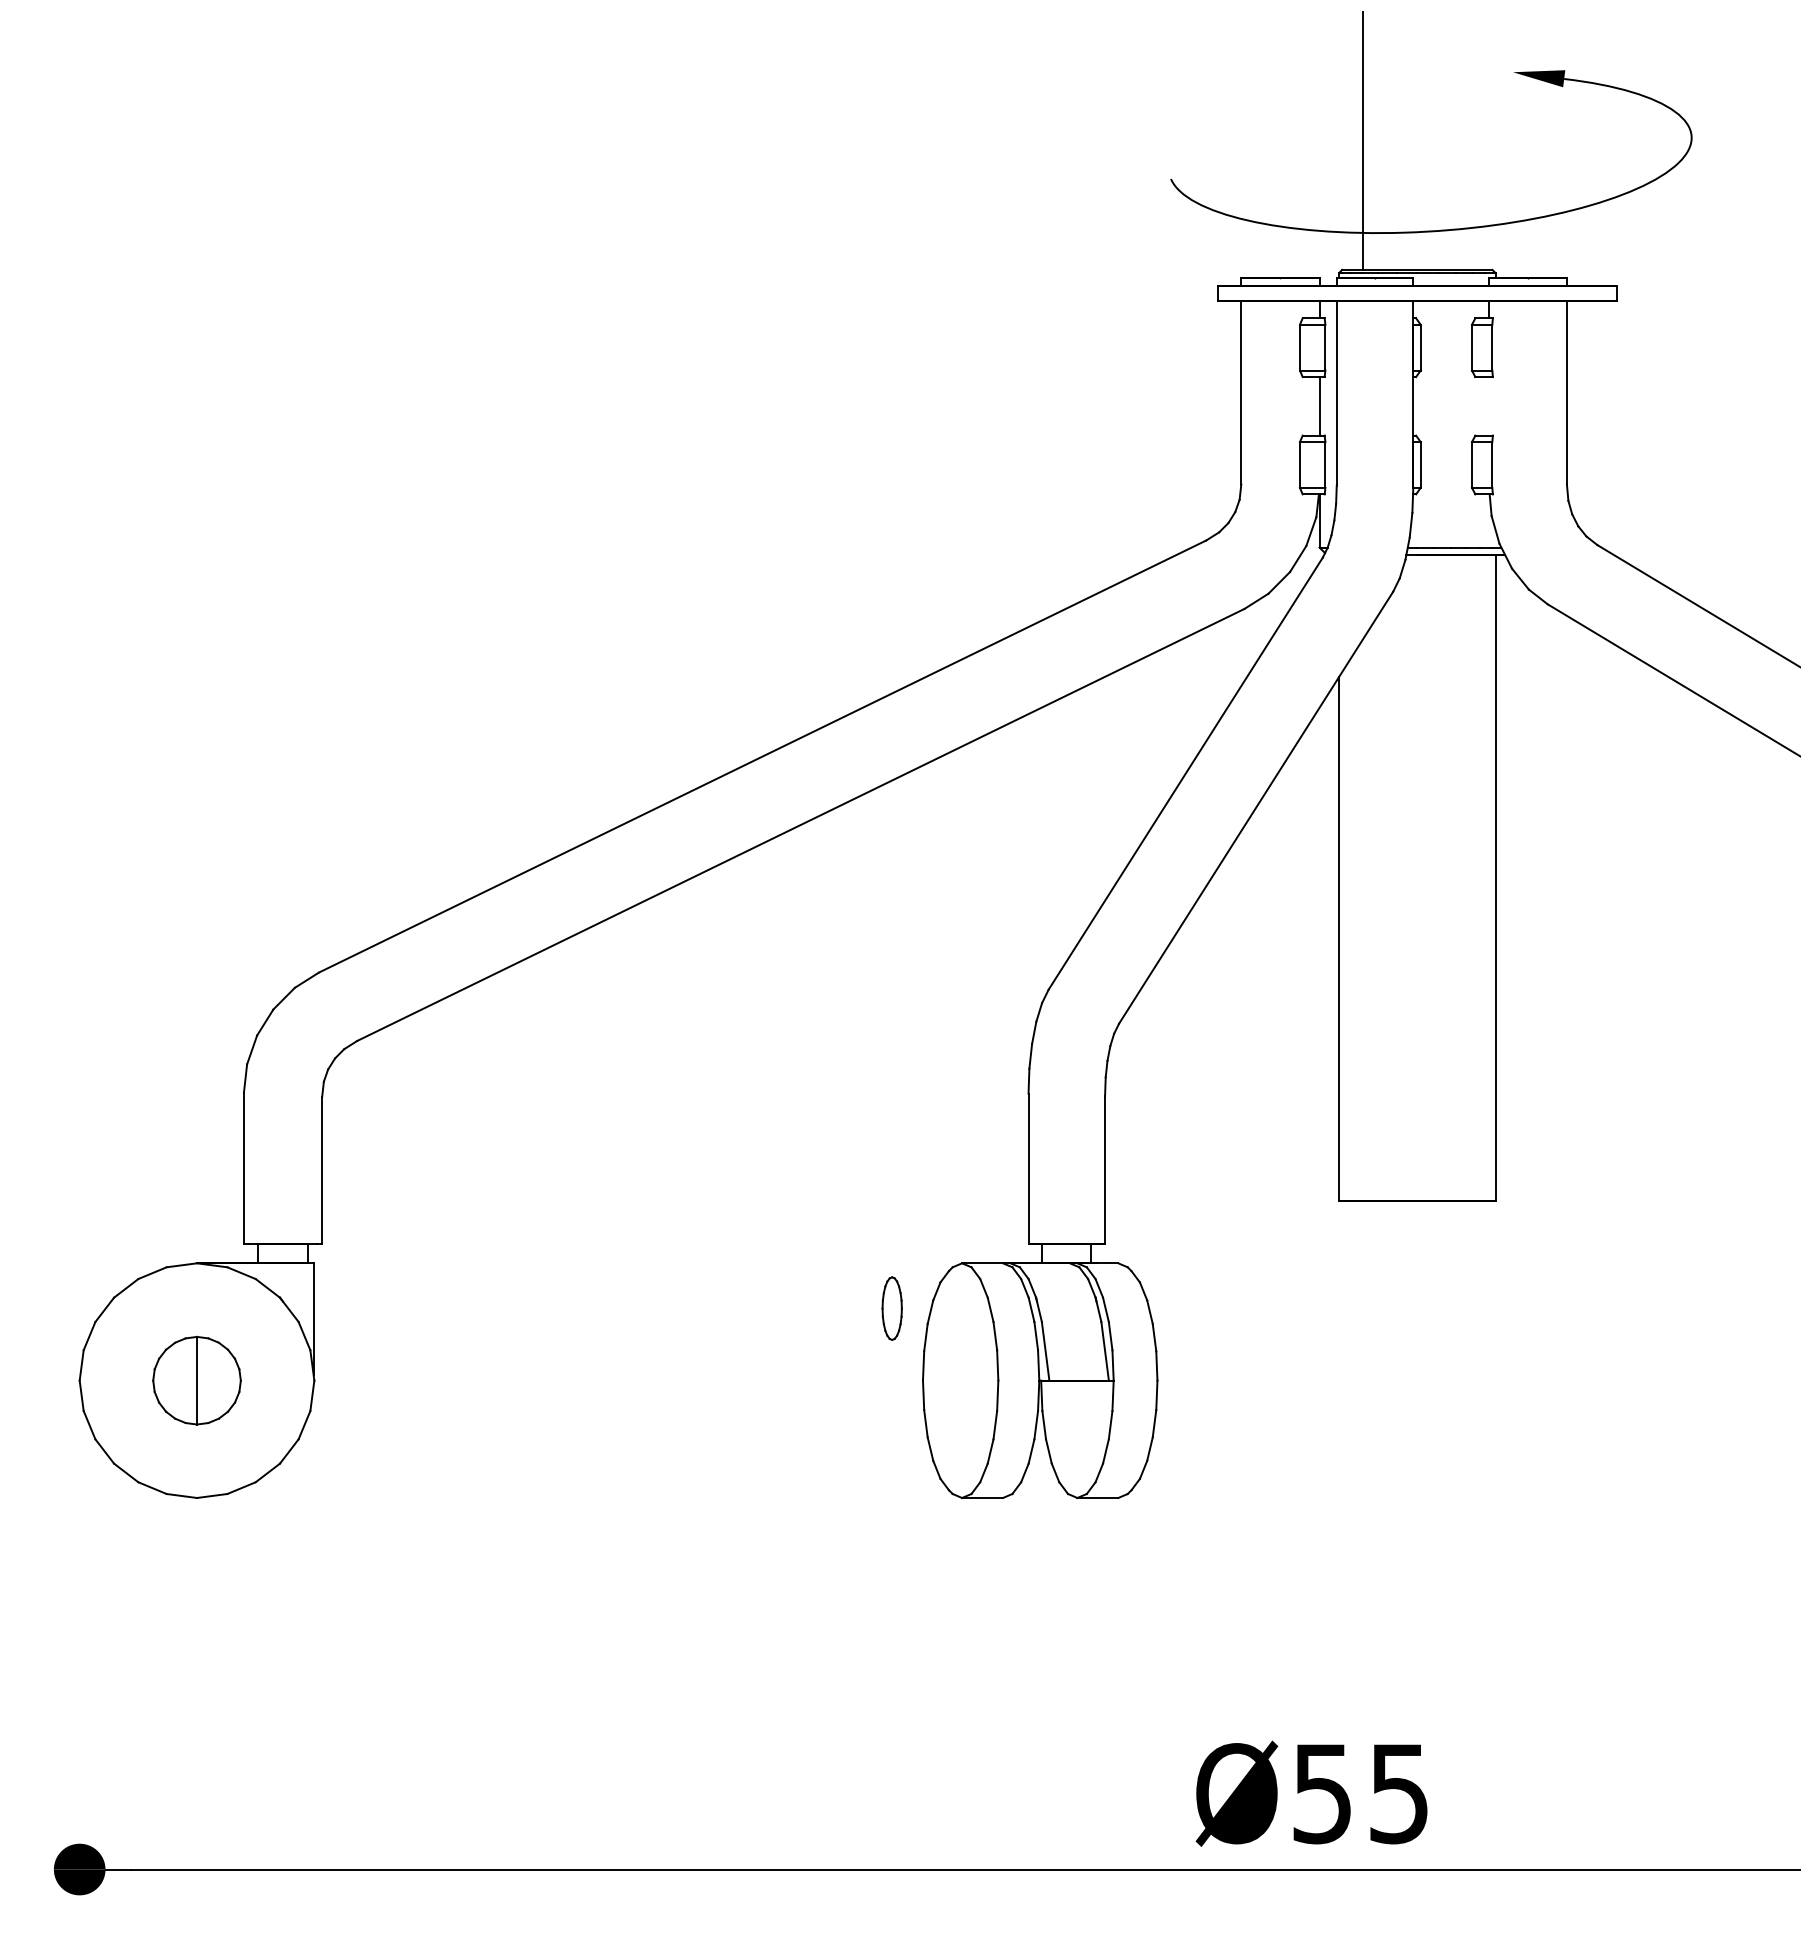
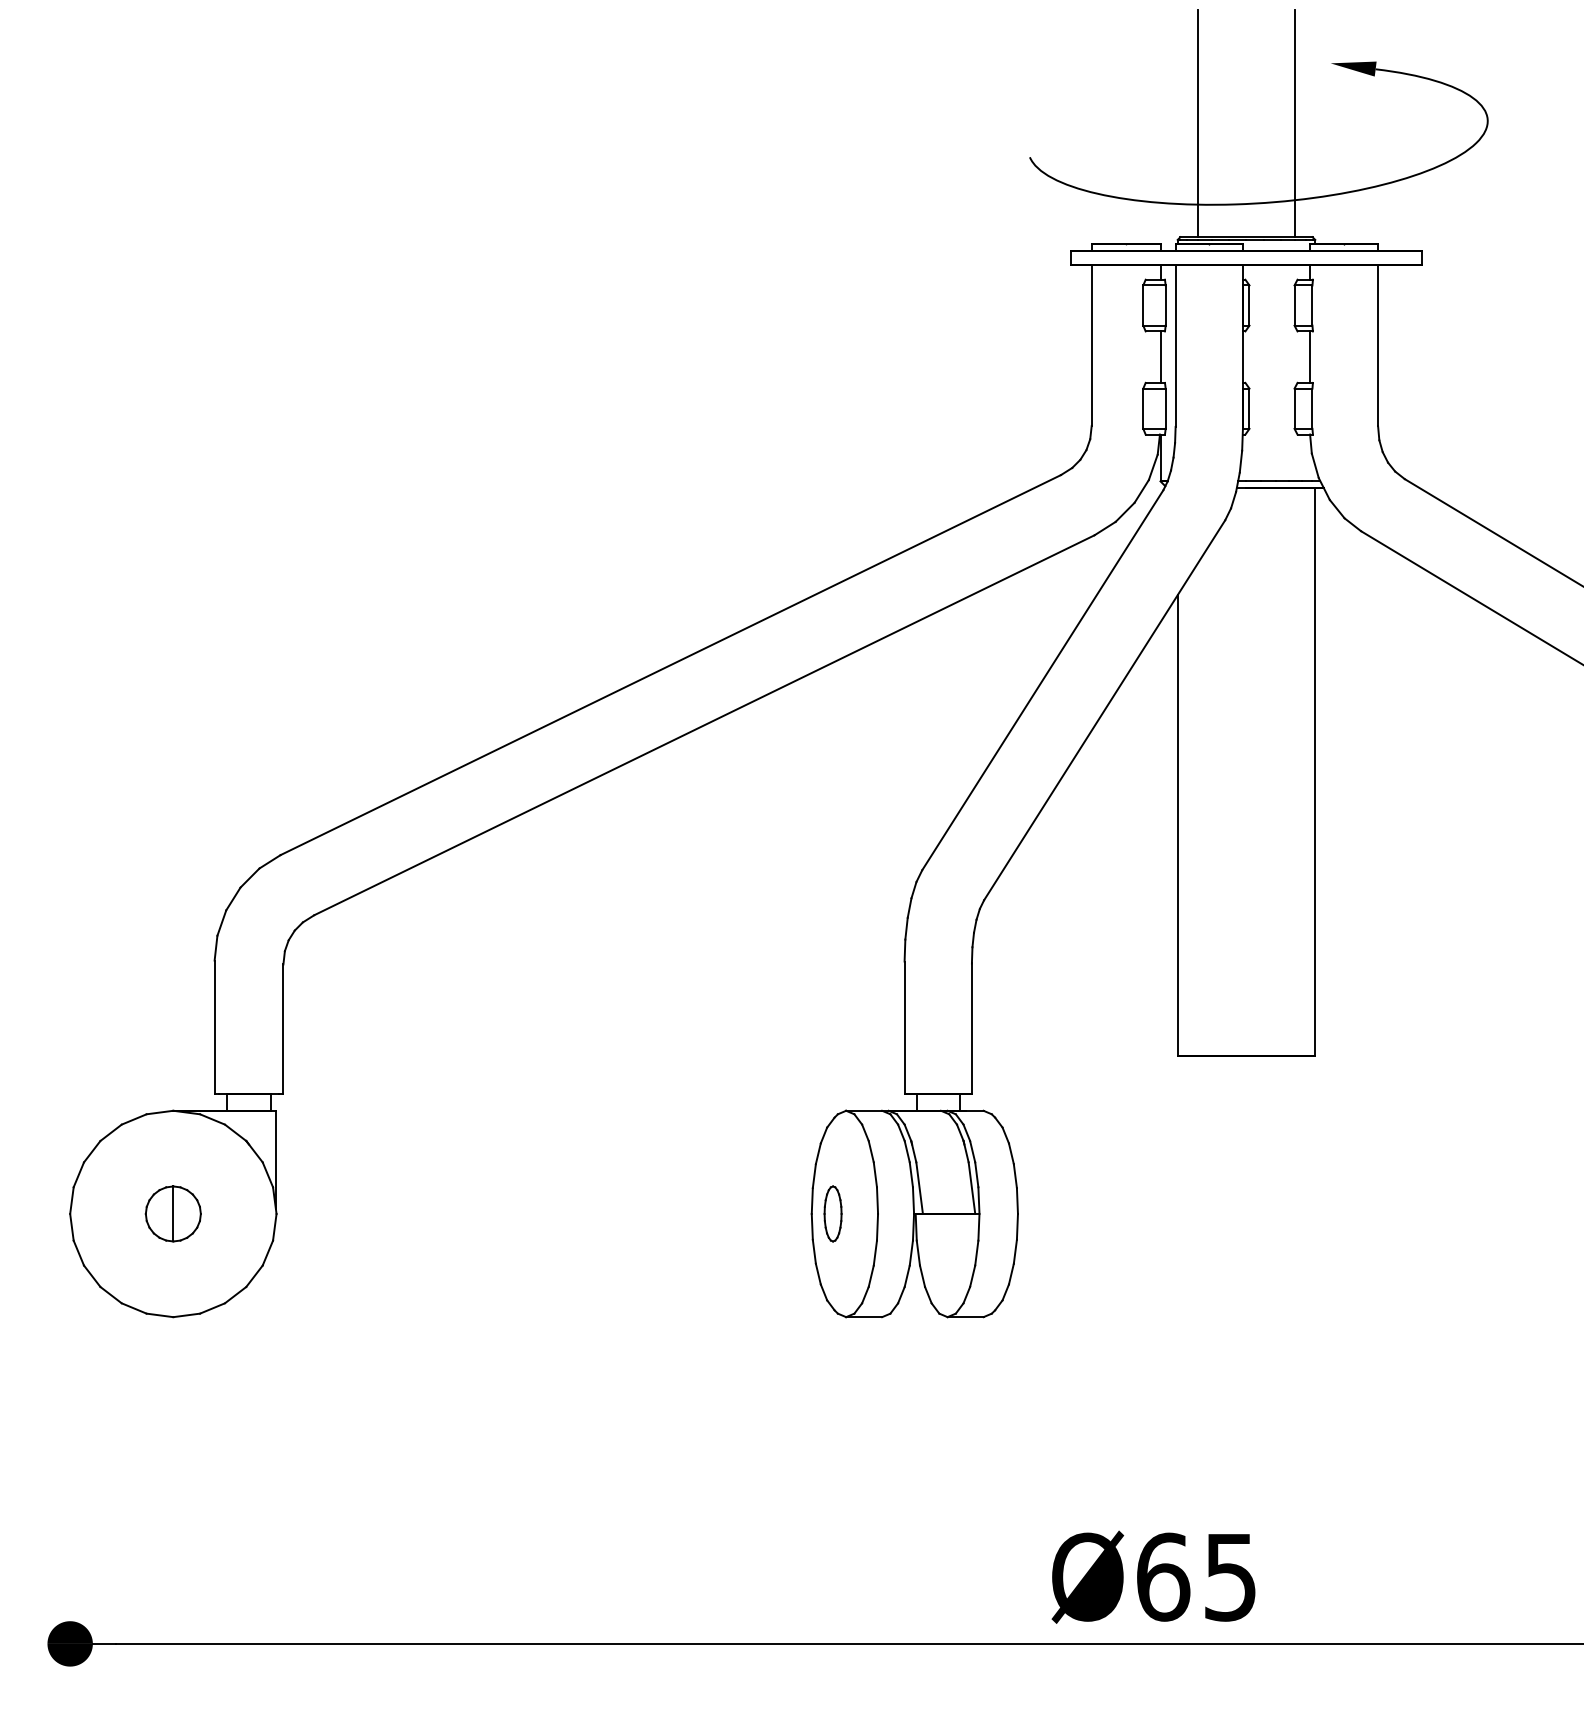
line: (1472, 140) -> (1295, 123), added
line: (1489, 406) -> (1309, 357), added
part: (891, 1308) -> (832, 1213), moved
part: (196, 1380) -> (172, 1213), size x0.71
text: (1322, 1793) -> (1163, 1577), Ø55 -> Ø65

